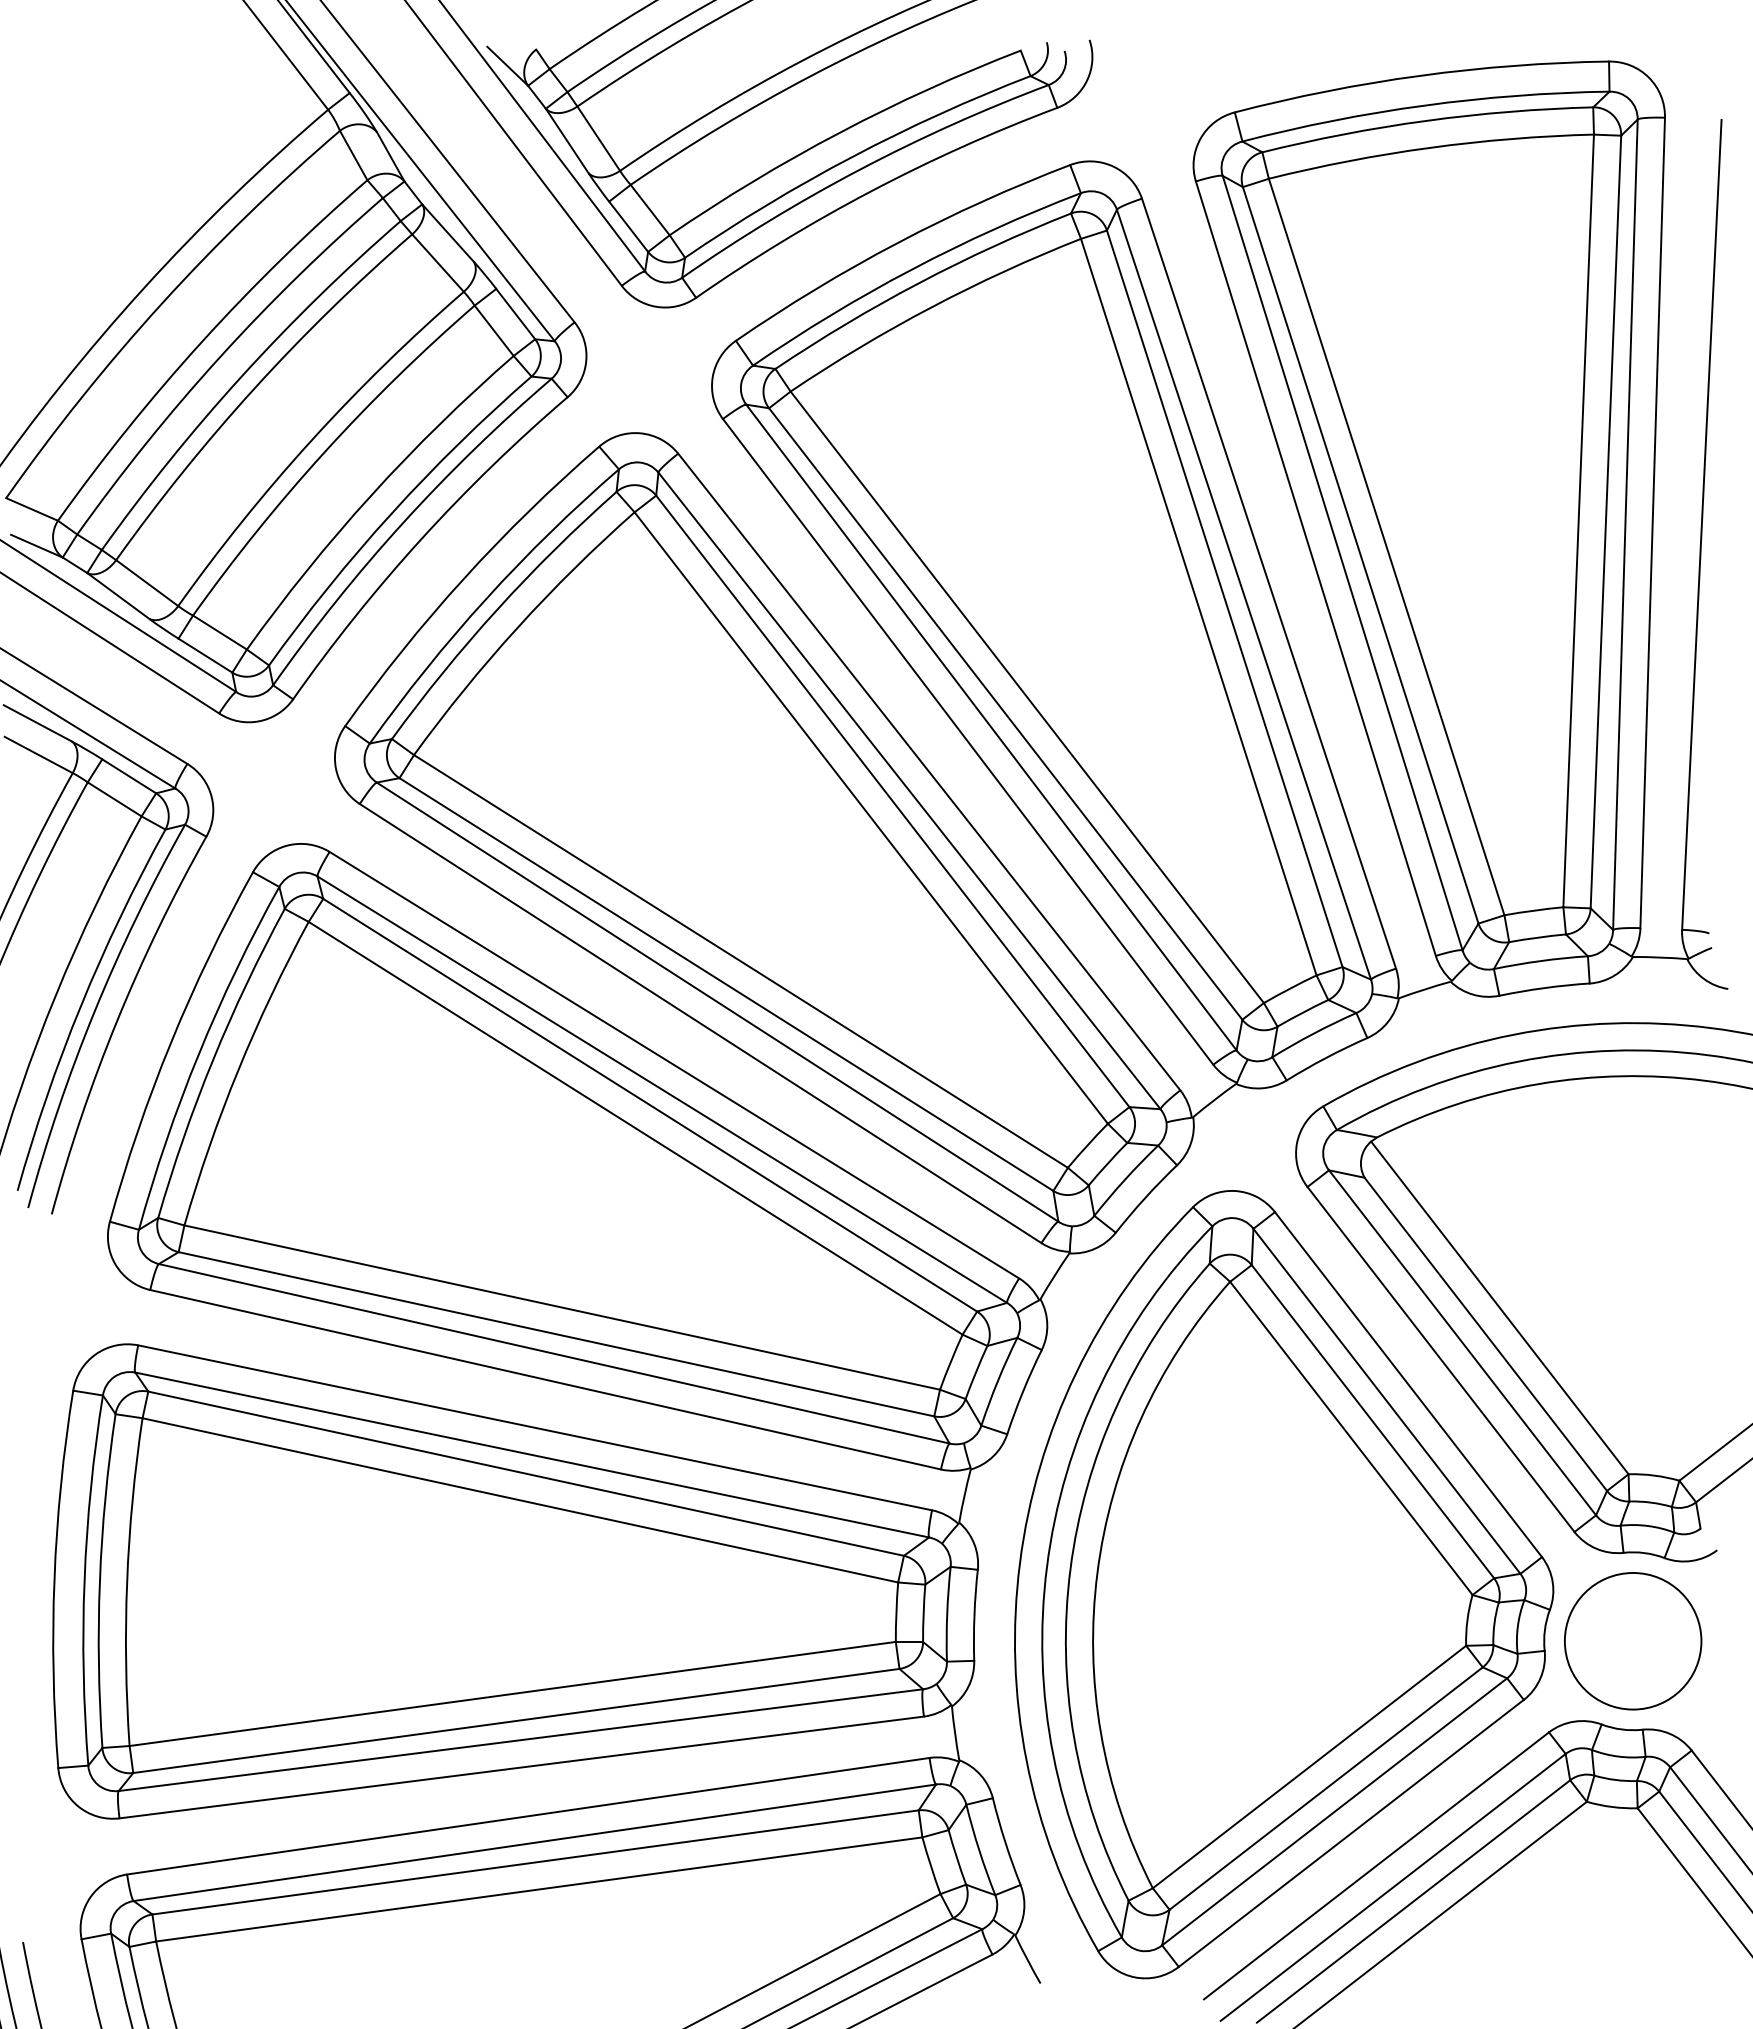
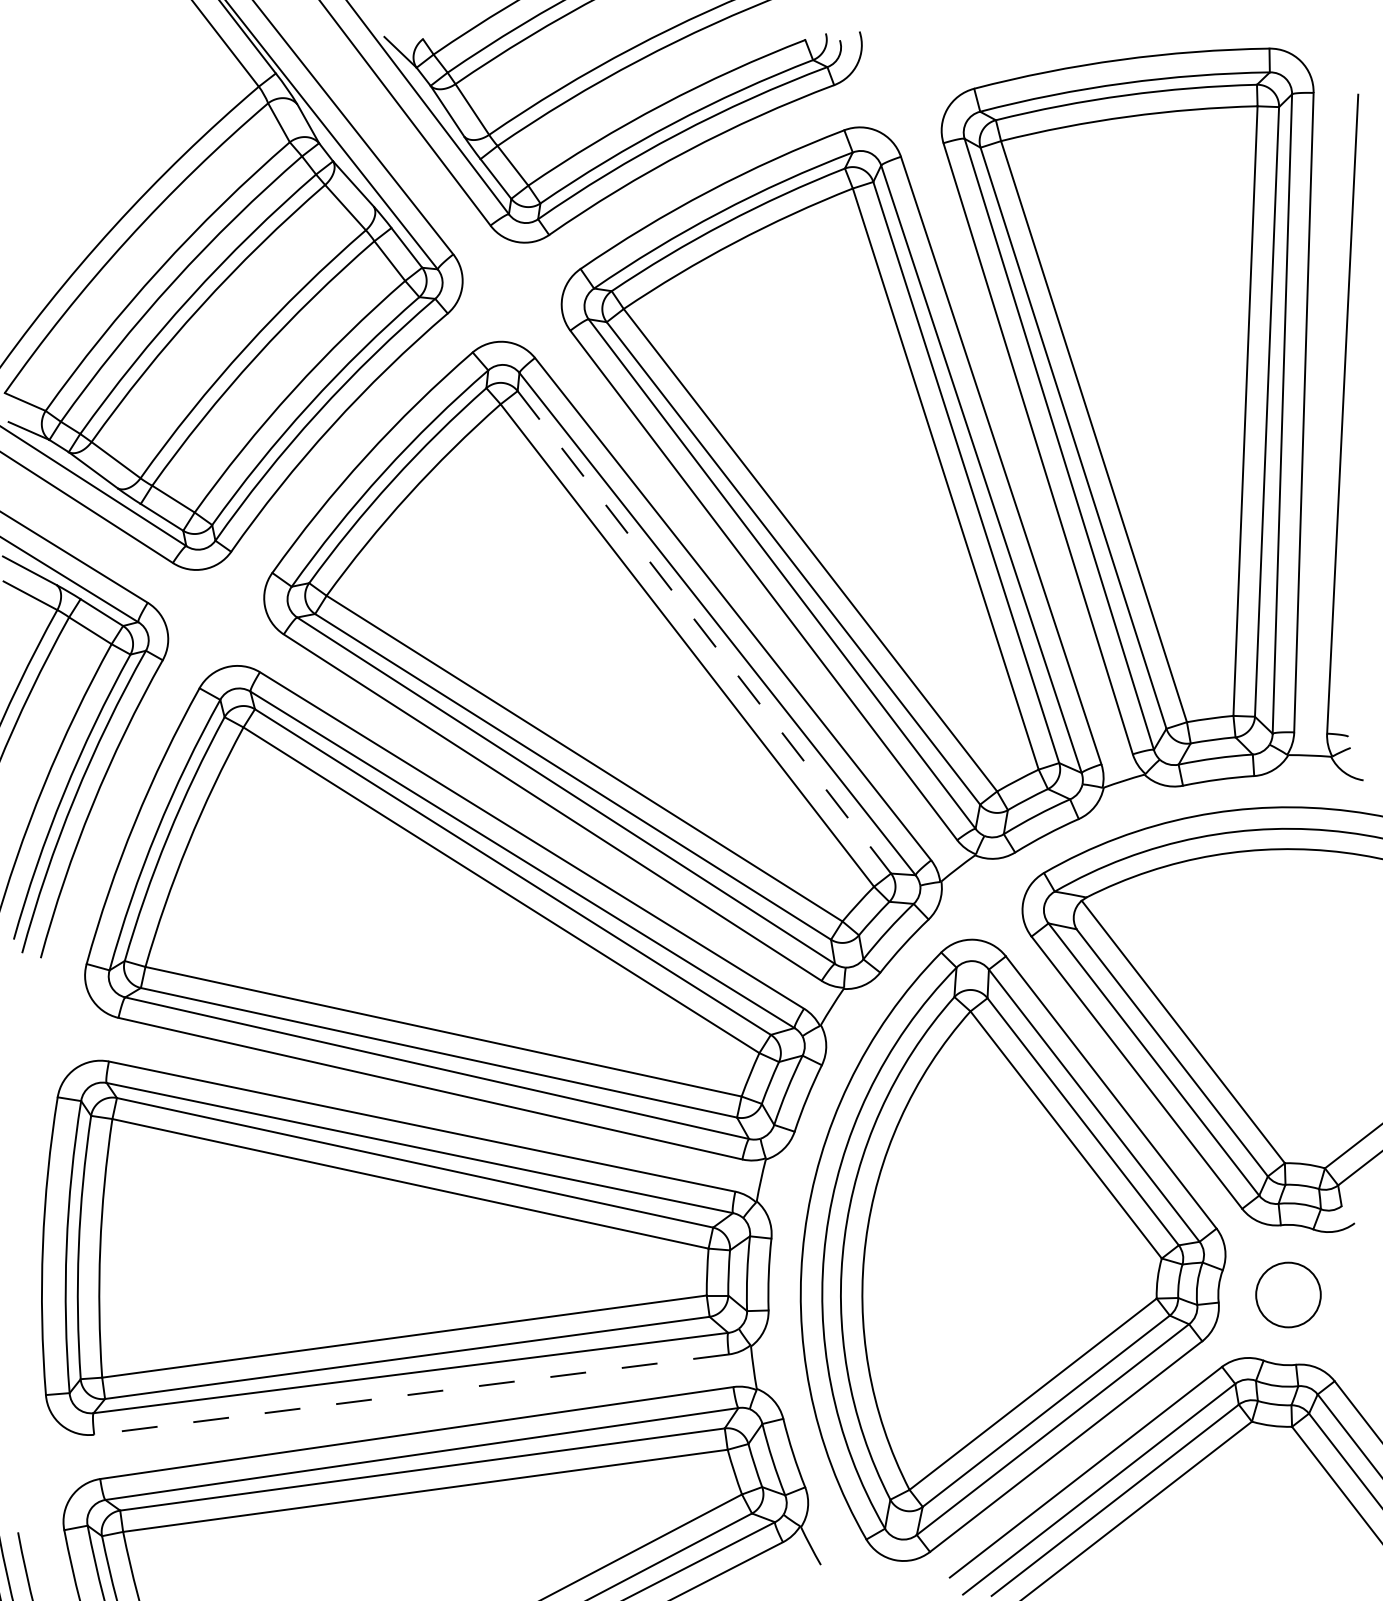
line: (892, 801) -> (704, 632), solid -> dashed
circle: (1632, 1640) -> (1287, 1294), size x0.6
line: (521, 1767) -> (411, 1394), solid -> dashed

